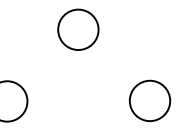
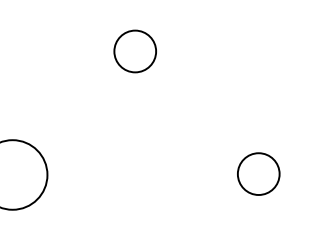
circle: (78, 29) -> (135, 50), size x0.6
circle: (149, 100) -> (257, 173), size x0.6

